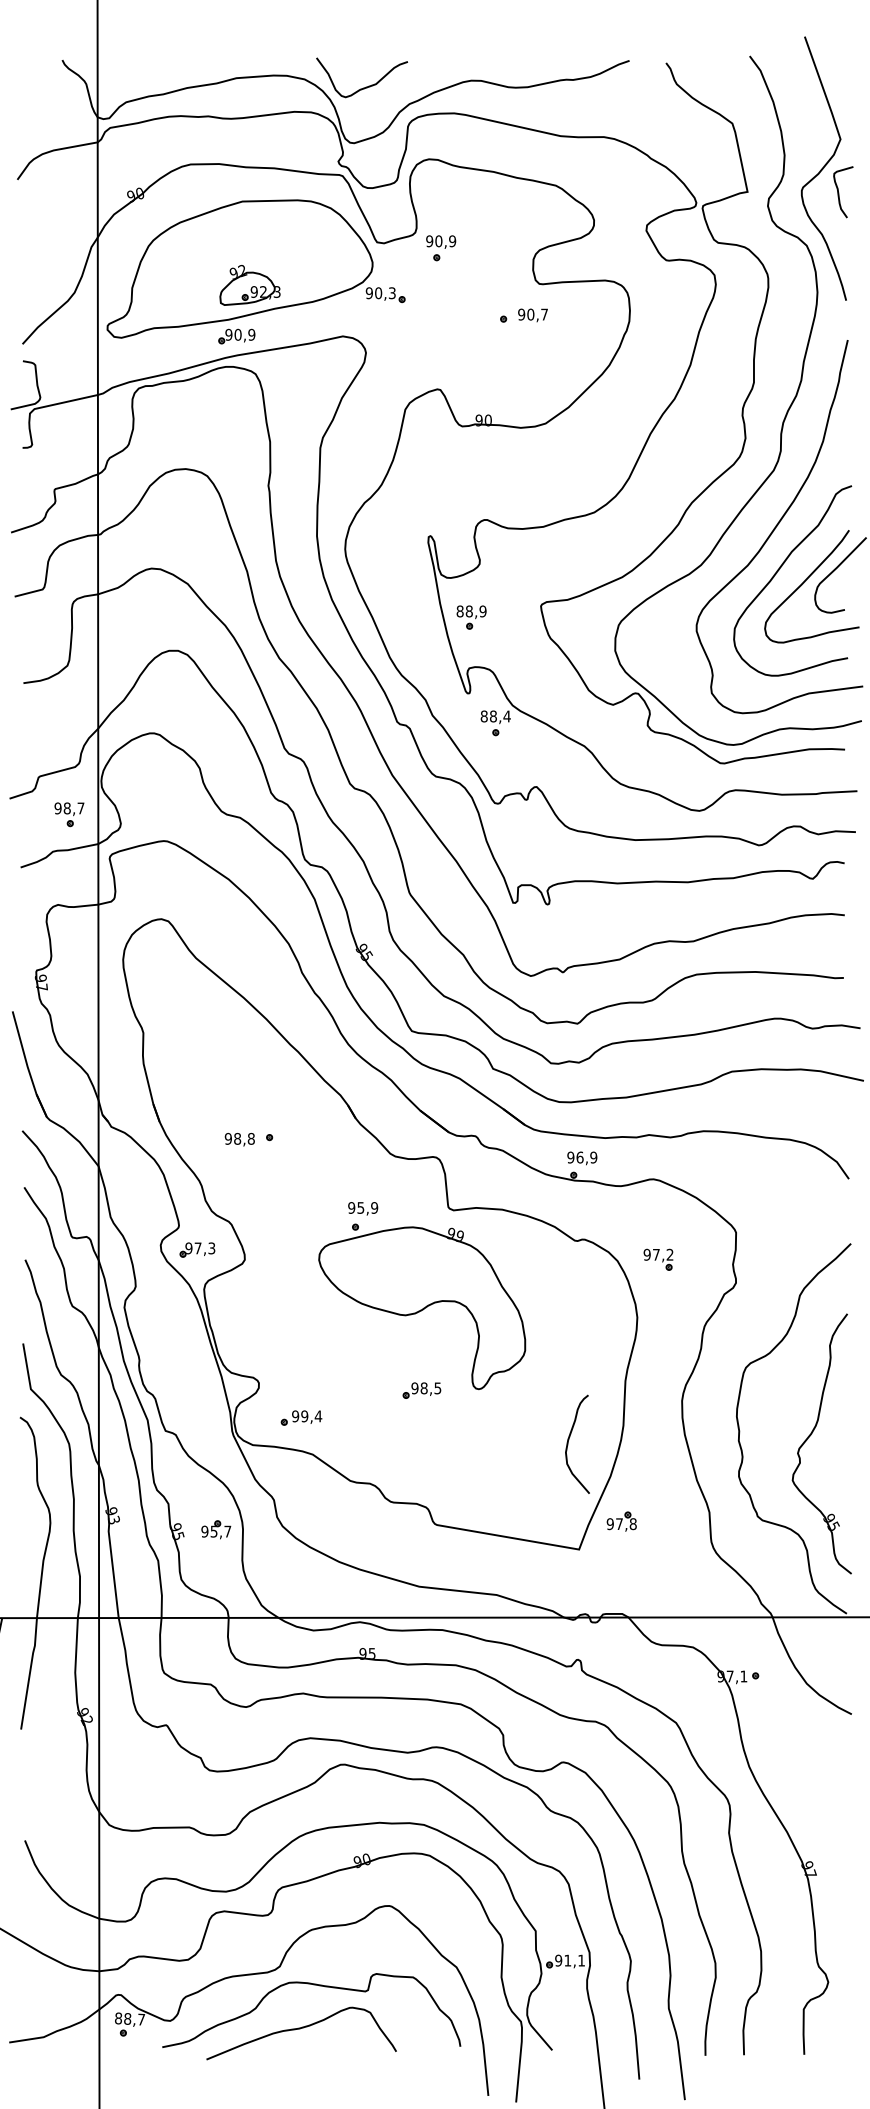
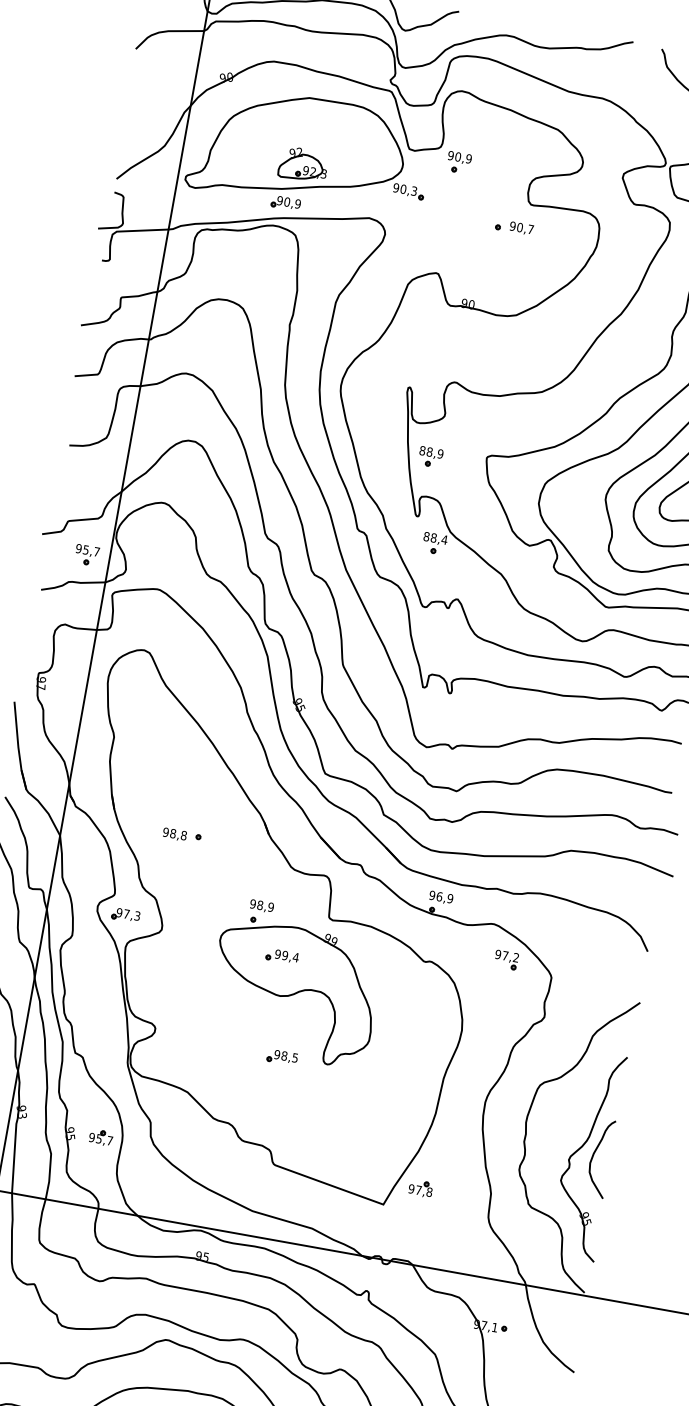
text: (66, 808) -> (85, 549), 98,7 -> 95,7
text: (360, 1207) -> (260, 904), 95,9 -> 98,9
part: (658, 1259) -> (506, 959), moved
part: (301, 1417) -> (282, 956), moved
curve: (569, 1439) -> (594, 1153), moved

